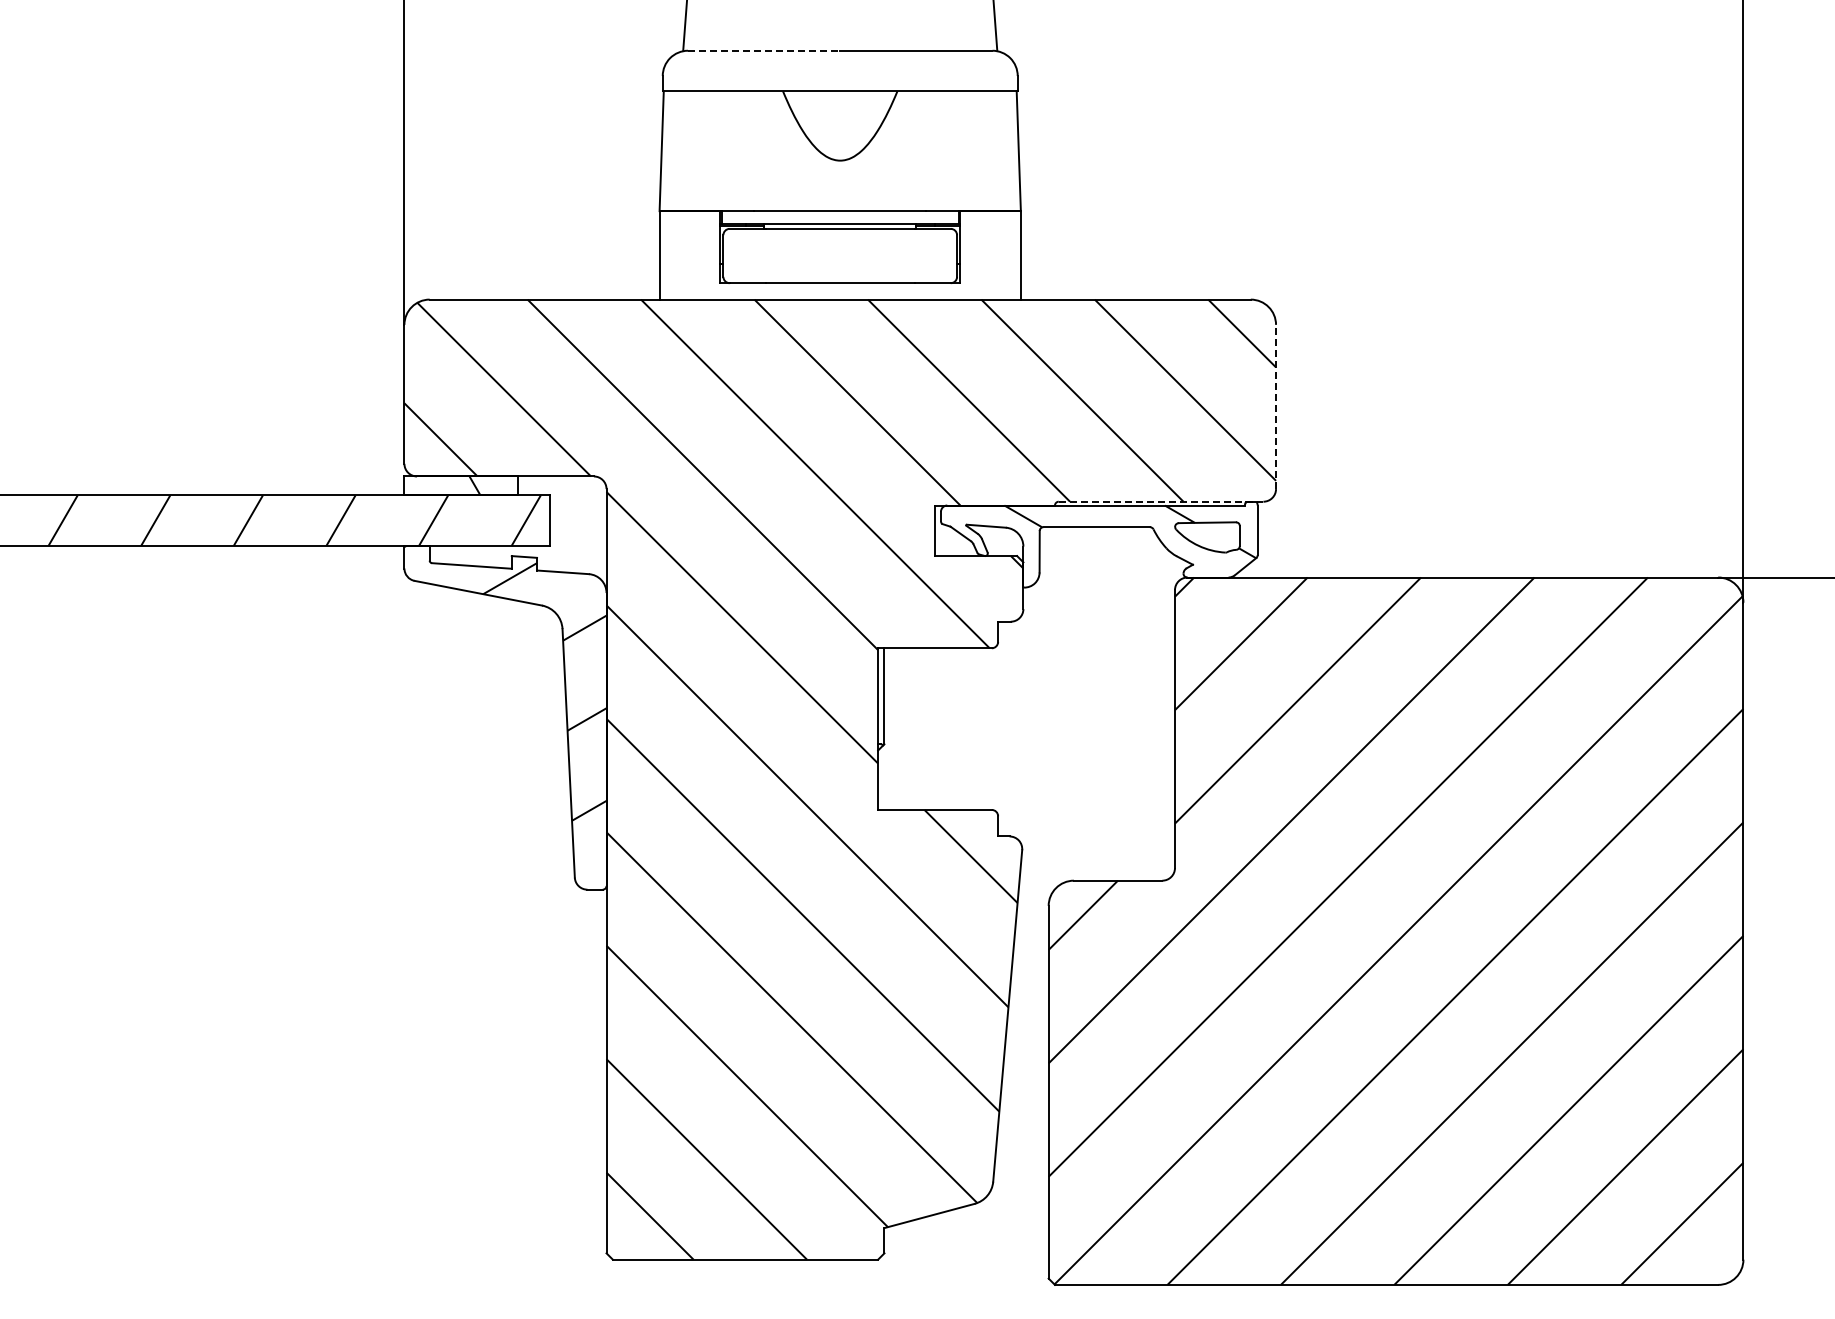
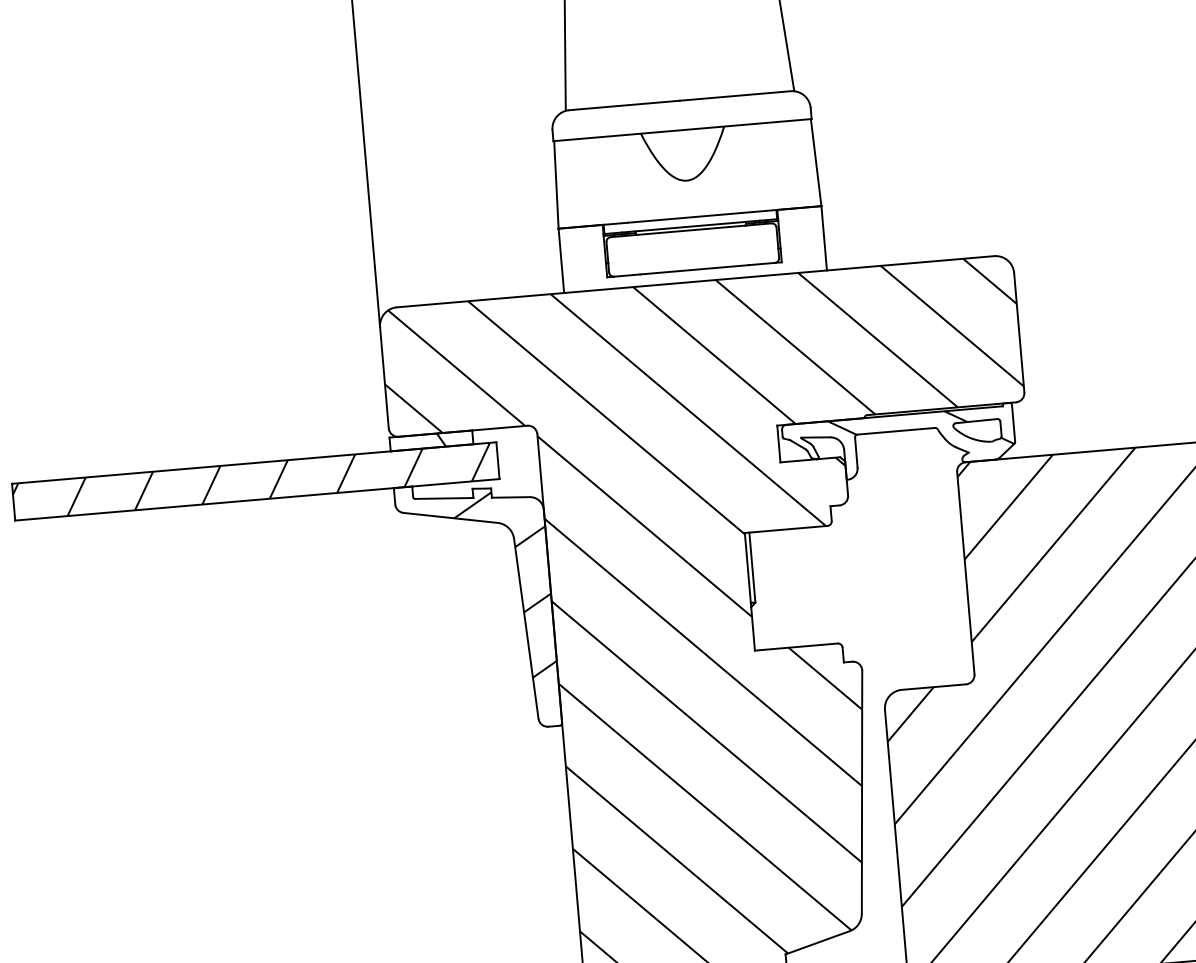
line: (764, 50) -> (624, 105), dashed -> solid
line: (1276, 406) -> (1019, 332), dashed -> solid
line: (1161, 501) -> (941, 408), dashed -> solid

